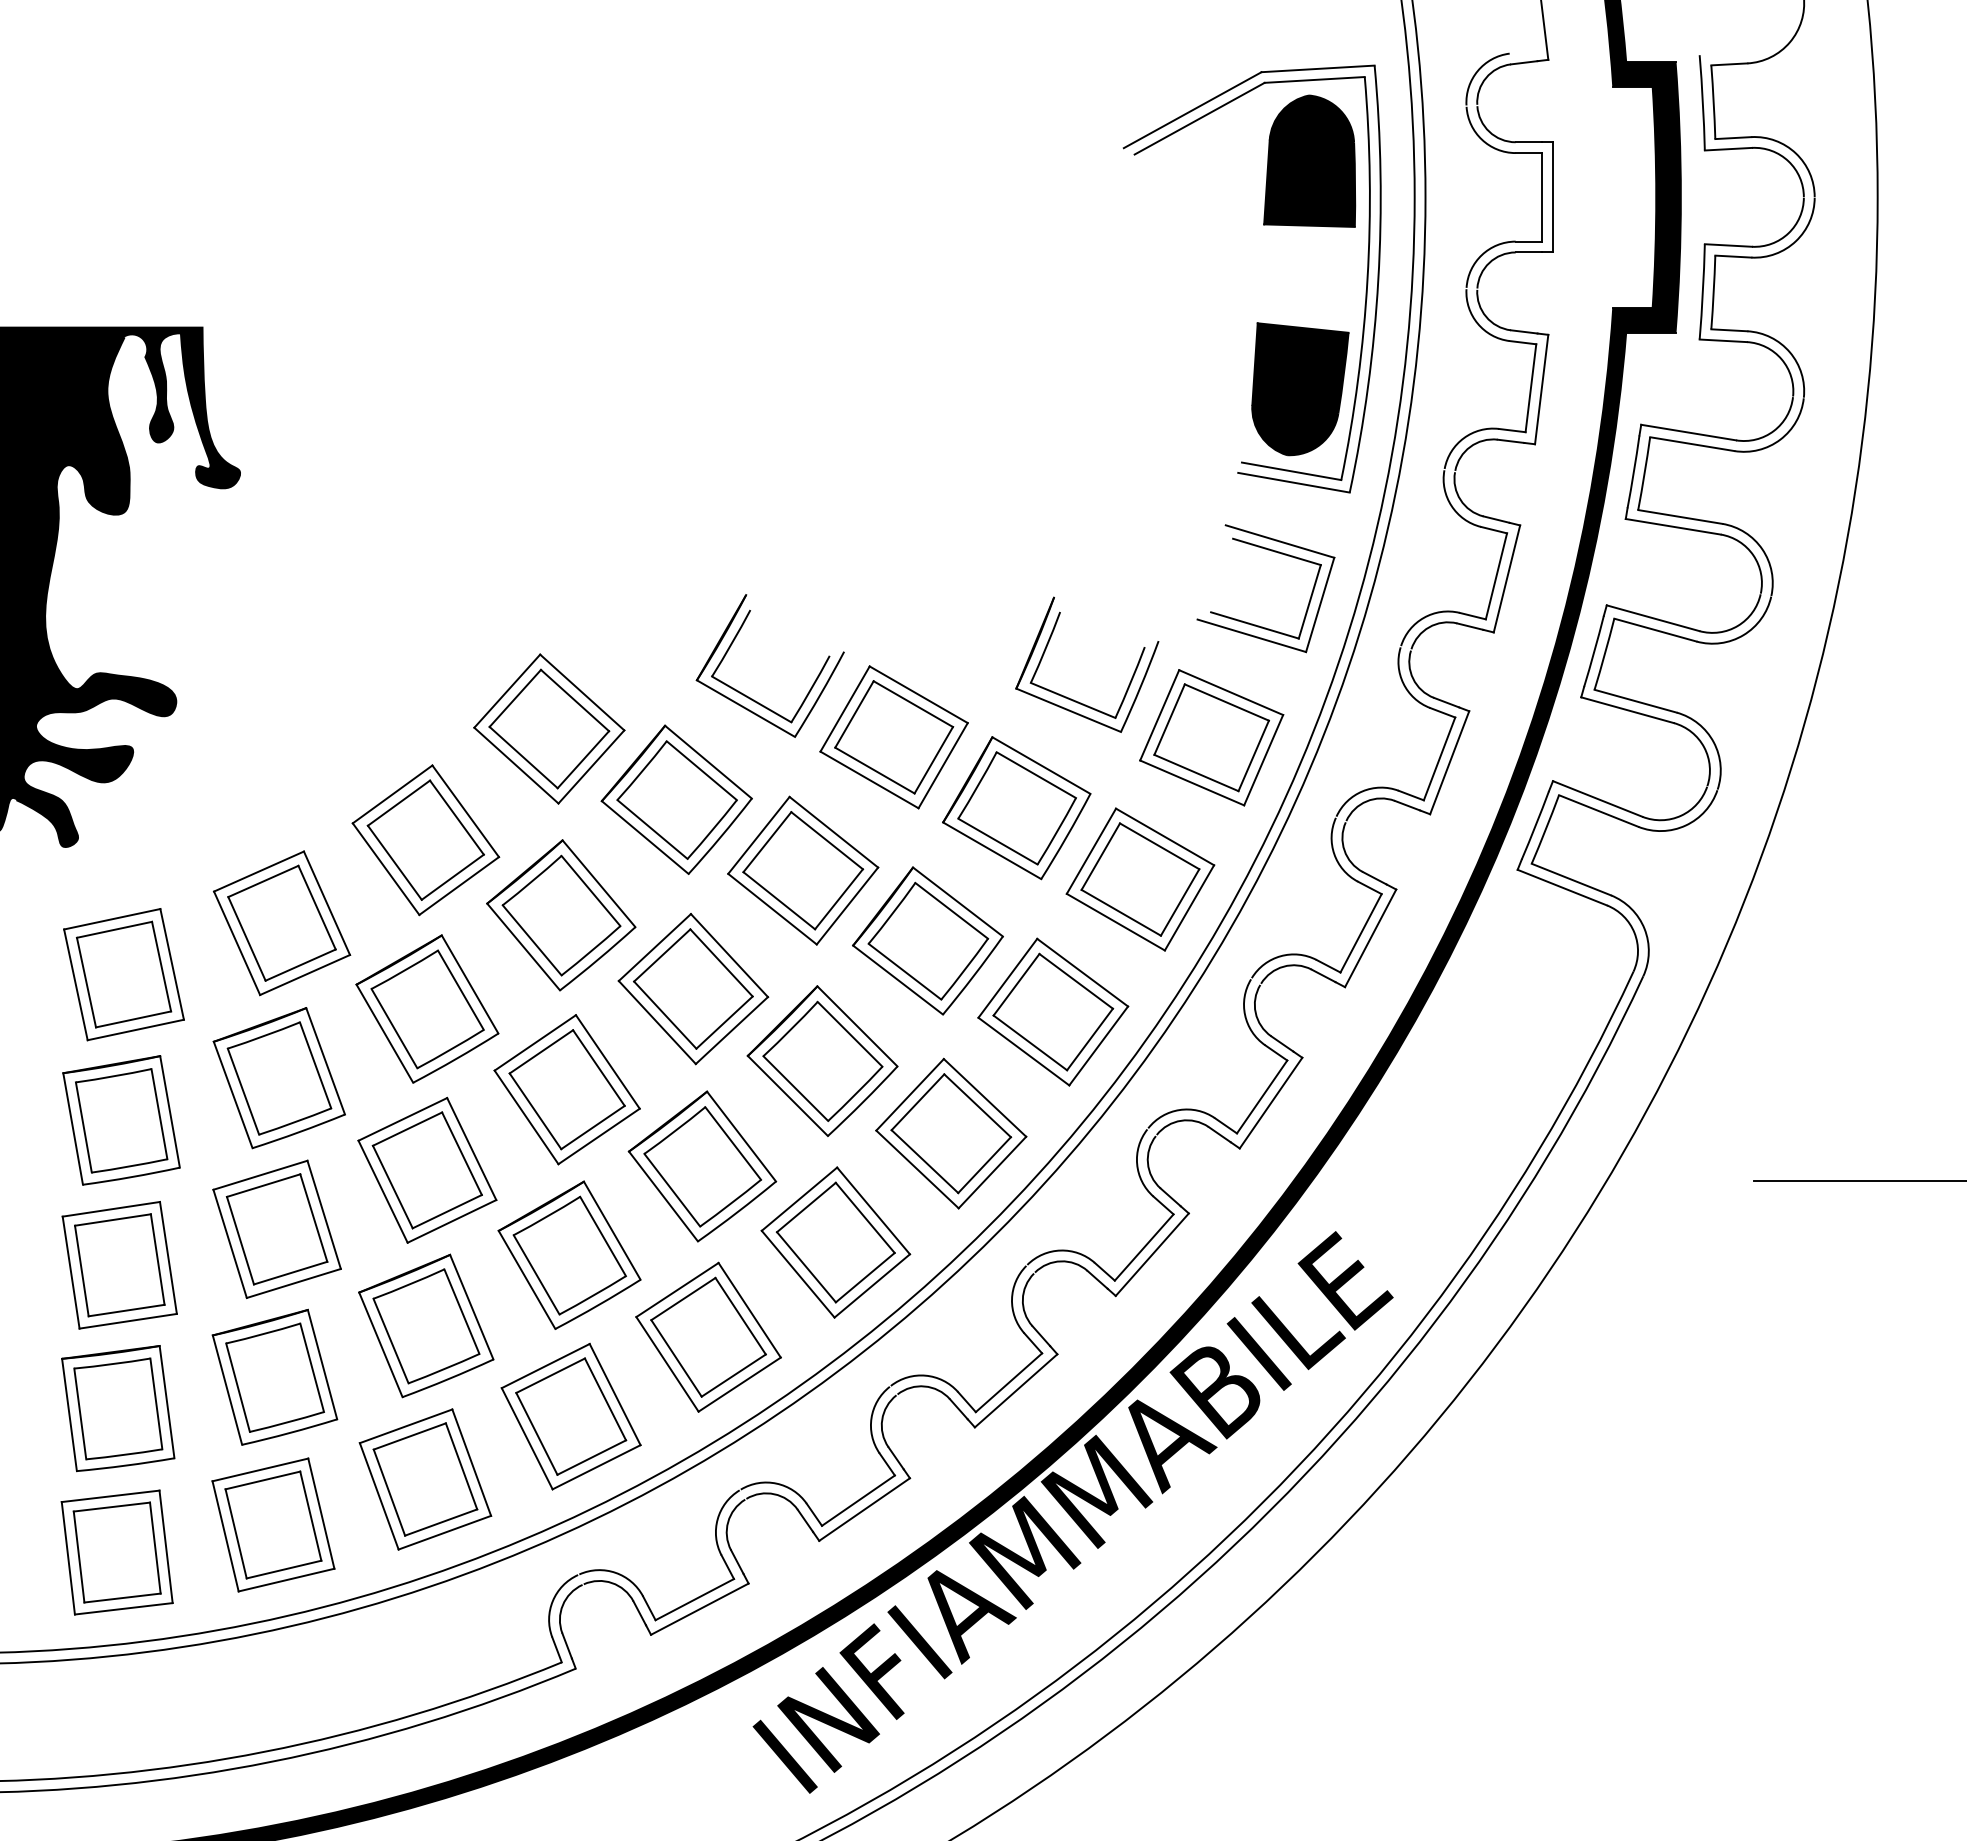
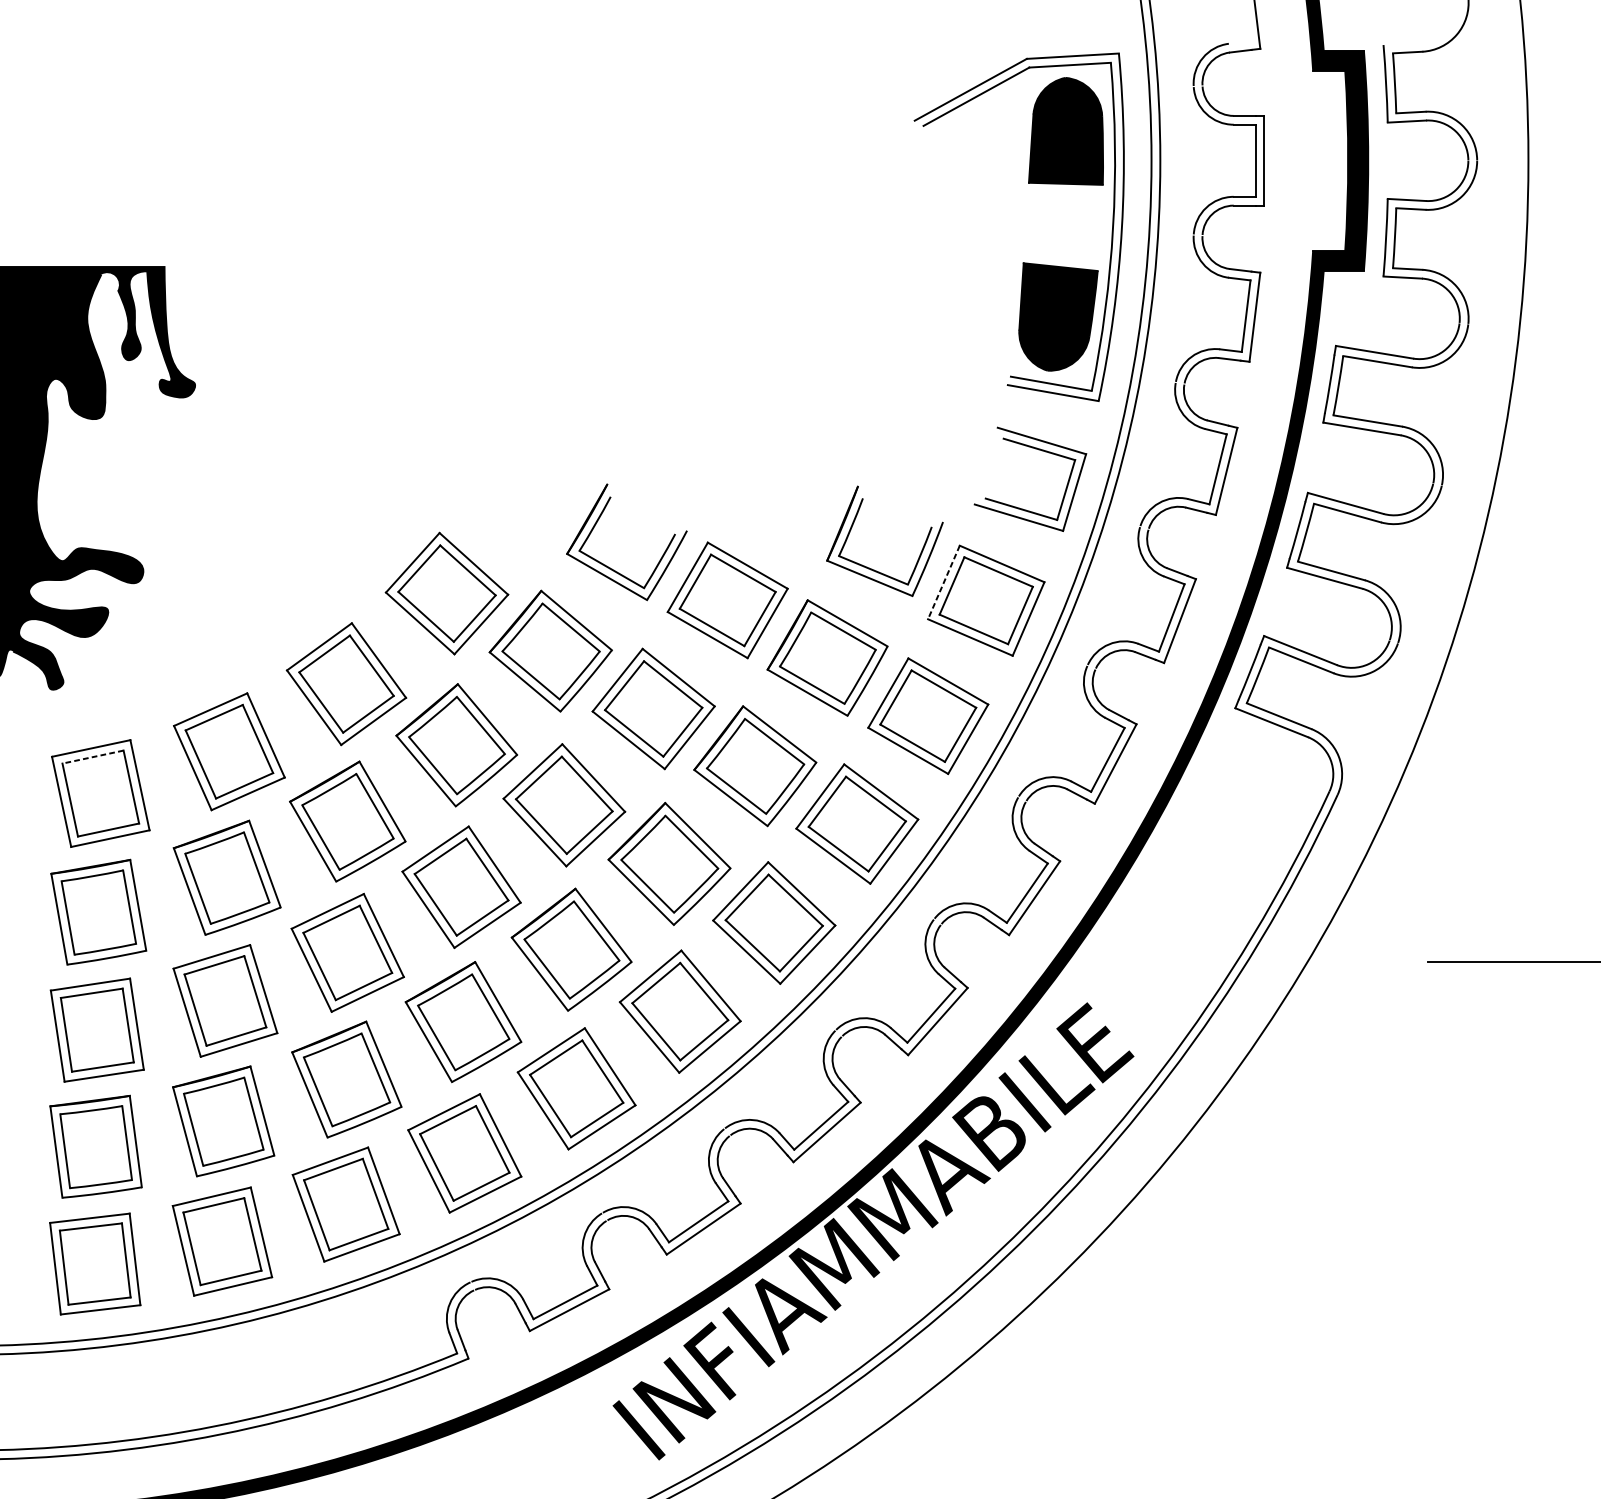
line: (1159, 715) -> (943, 582), solid -> dashed
line: (114, 929) -> (93, 756), solid -> dashed

